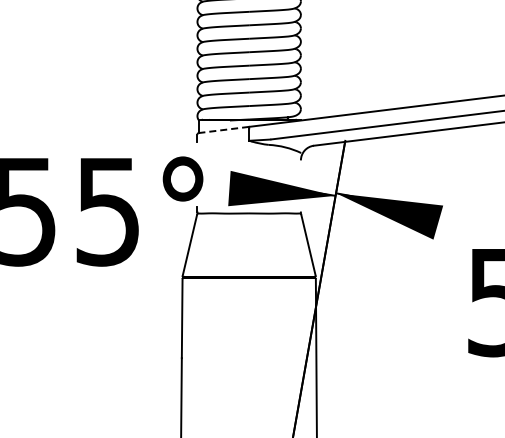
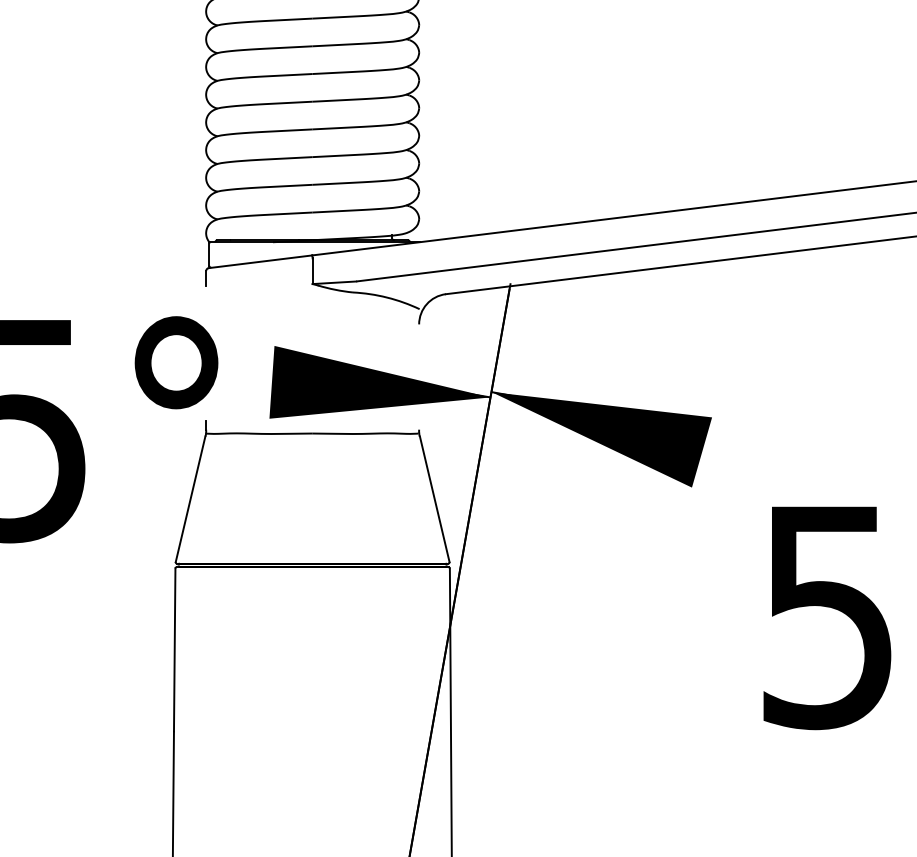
line: (223, 130) -> (259, 262), dashed -> solid

